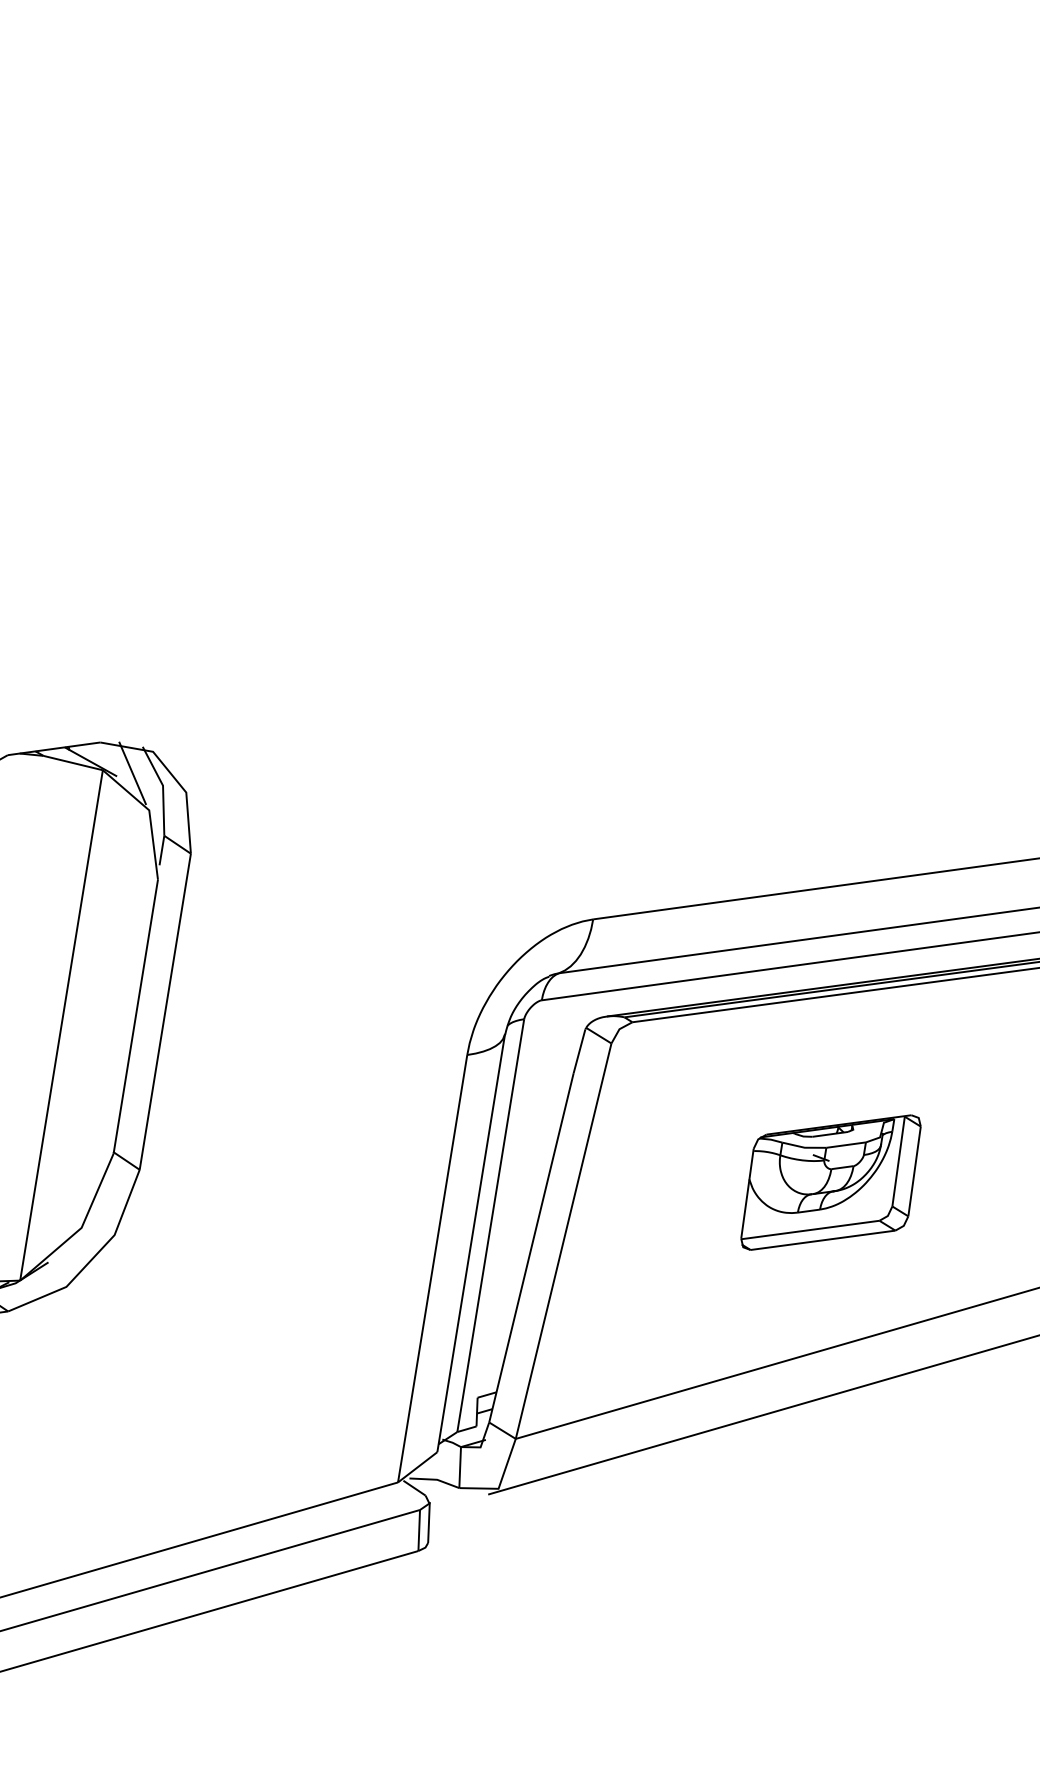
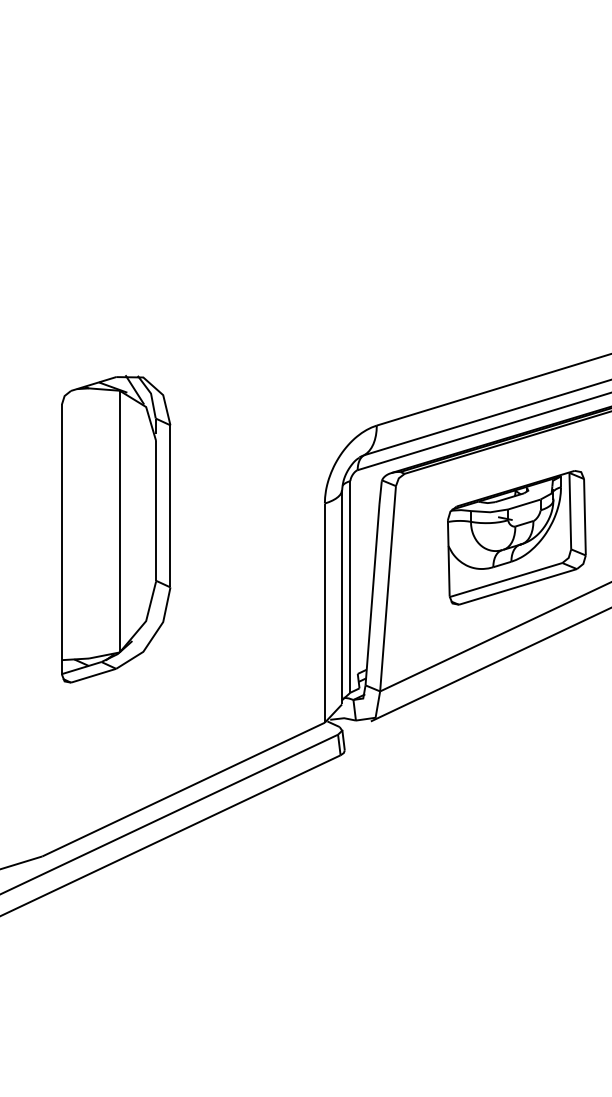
part: (830, 1181) -> (516, 537), size x1.67

